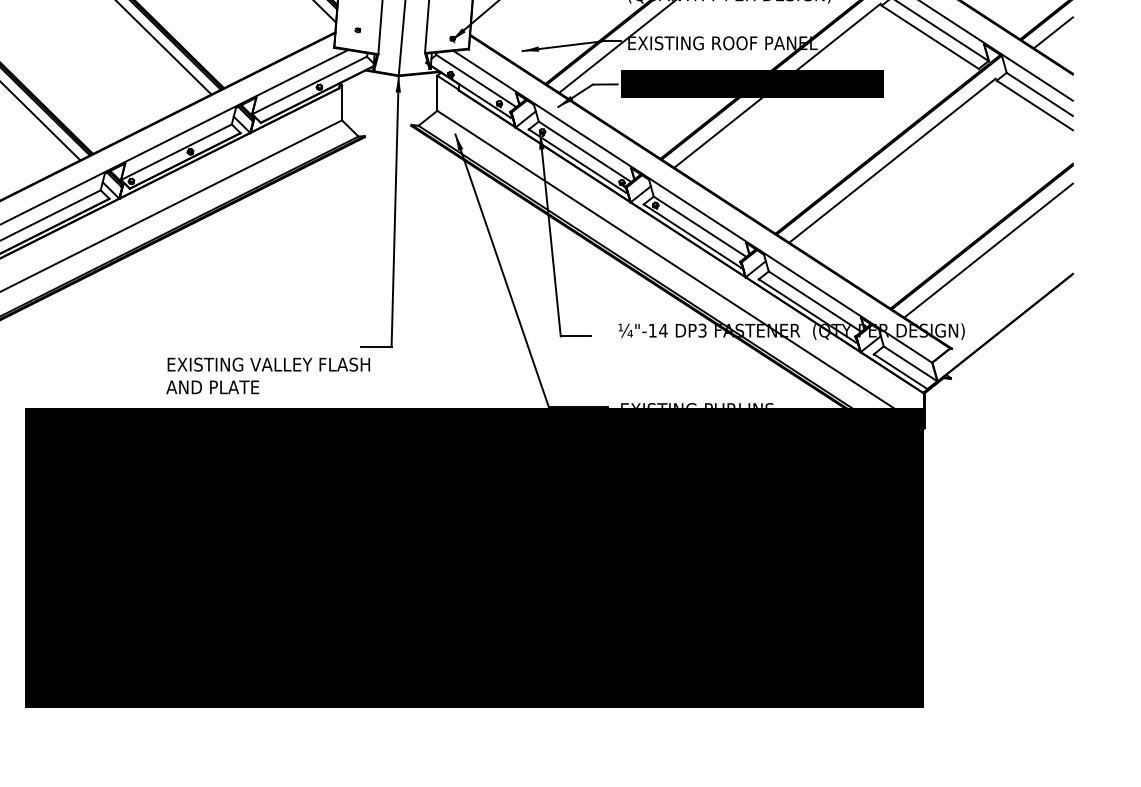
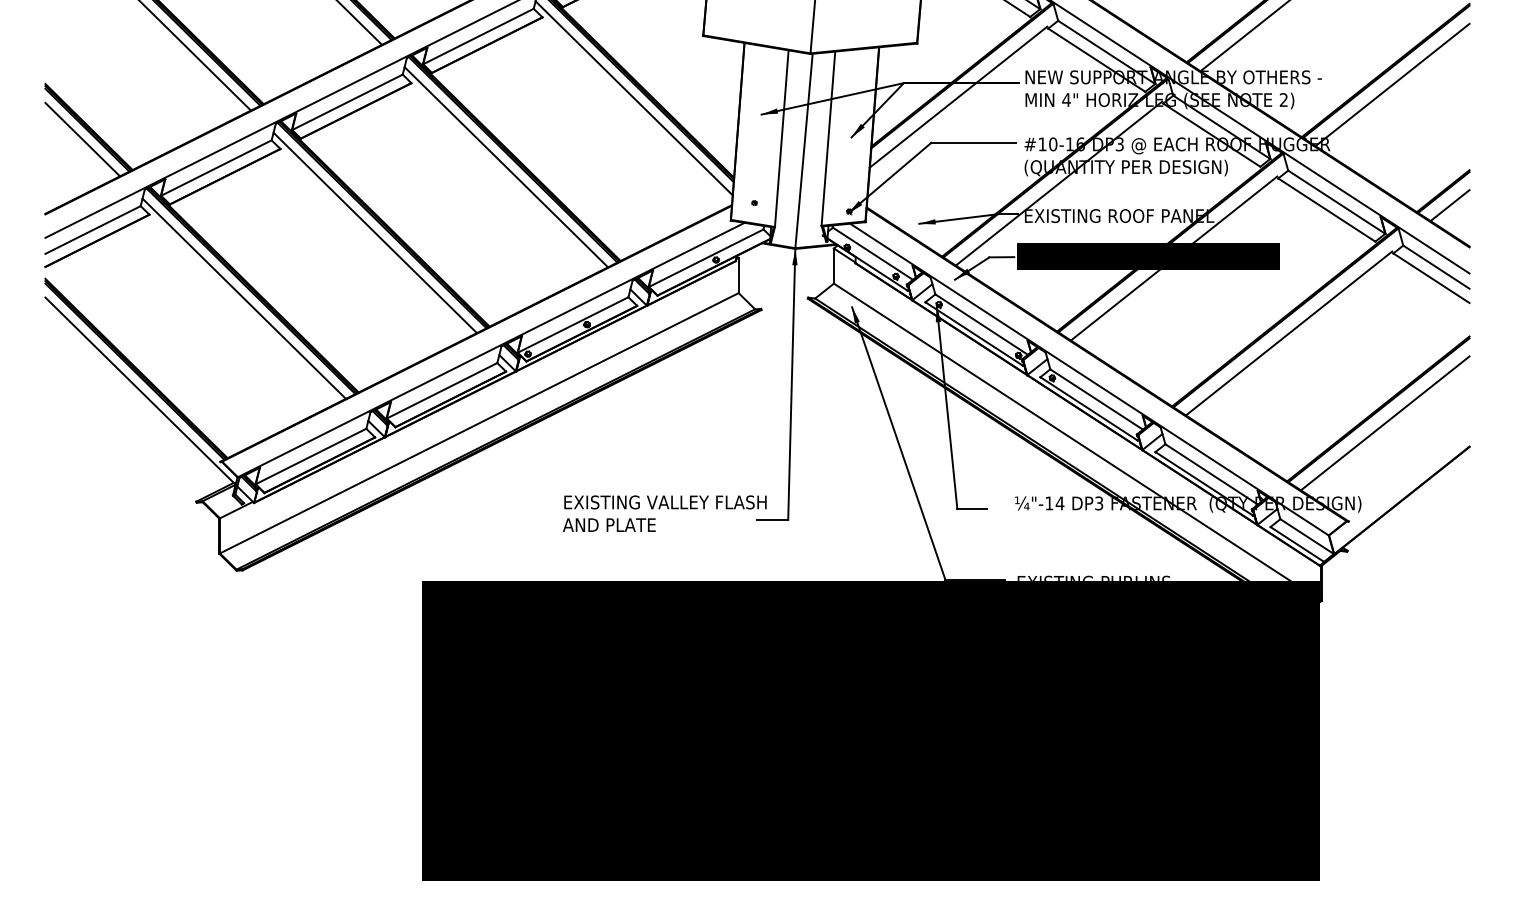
text: (267, 375) -> (664, 513), moved

